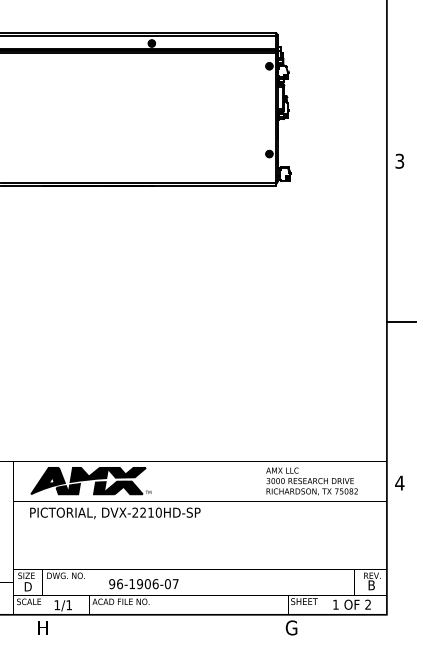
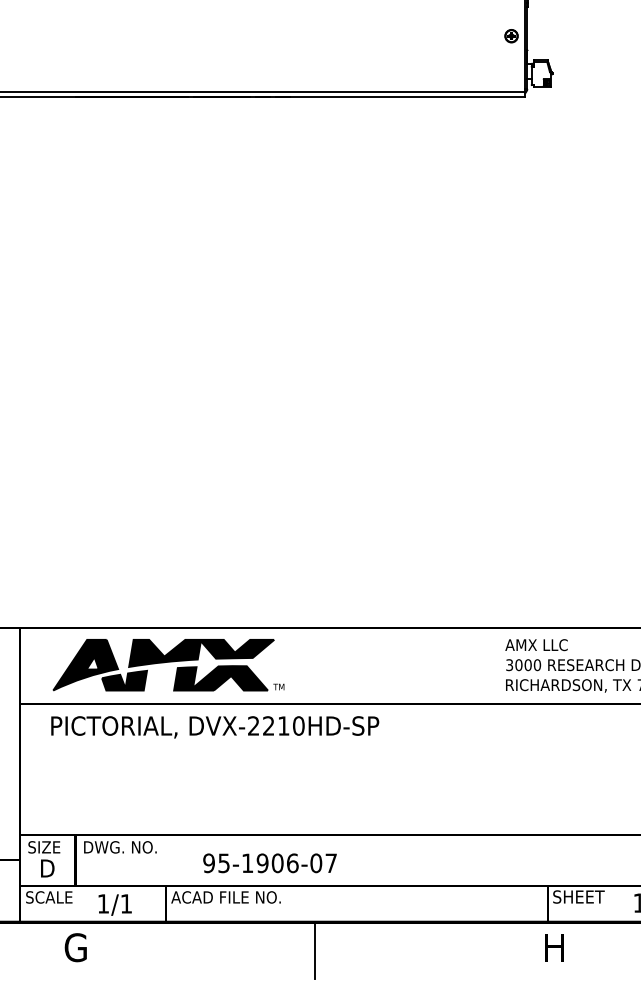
text: (120, 584) -> (225, 864), 96-1906-07 -> 95-1906-07
text: (42, 627) -> (75, 946), H -> G
text: (291, 627) -> (553, 946), G -> H
line: (167, 629) -> (315, 950), added

